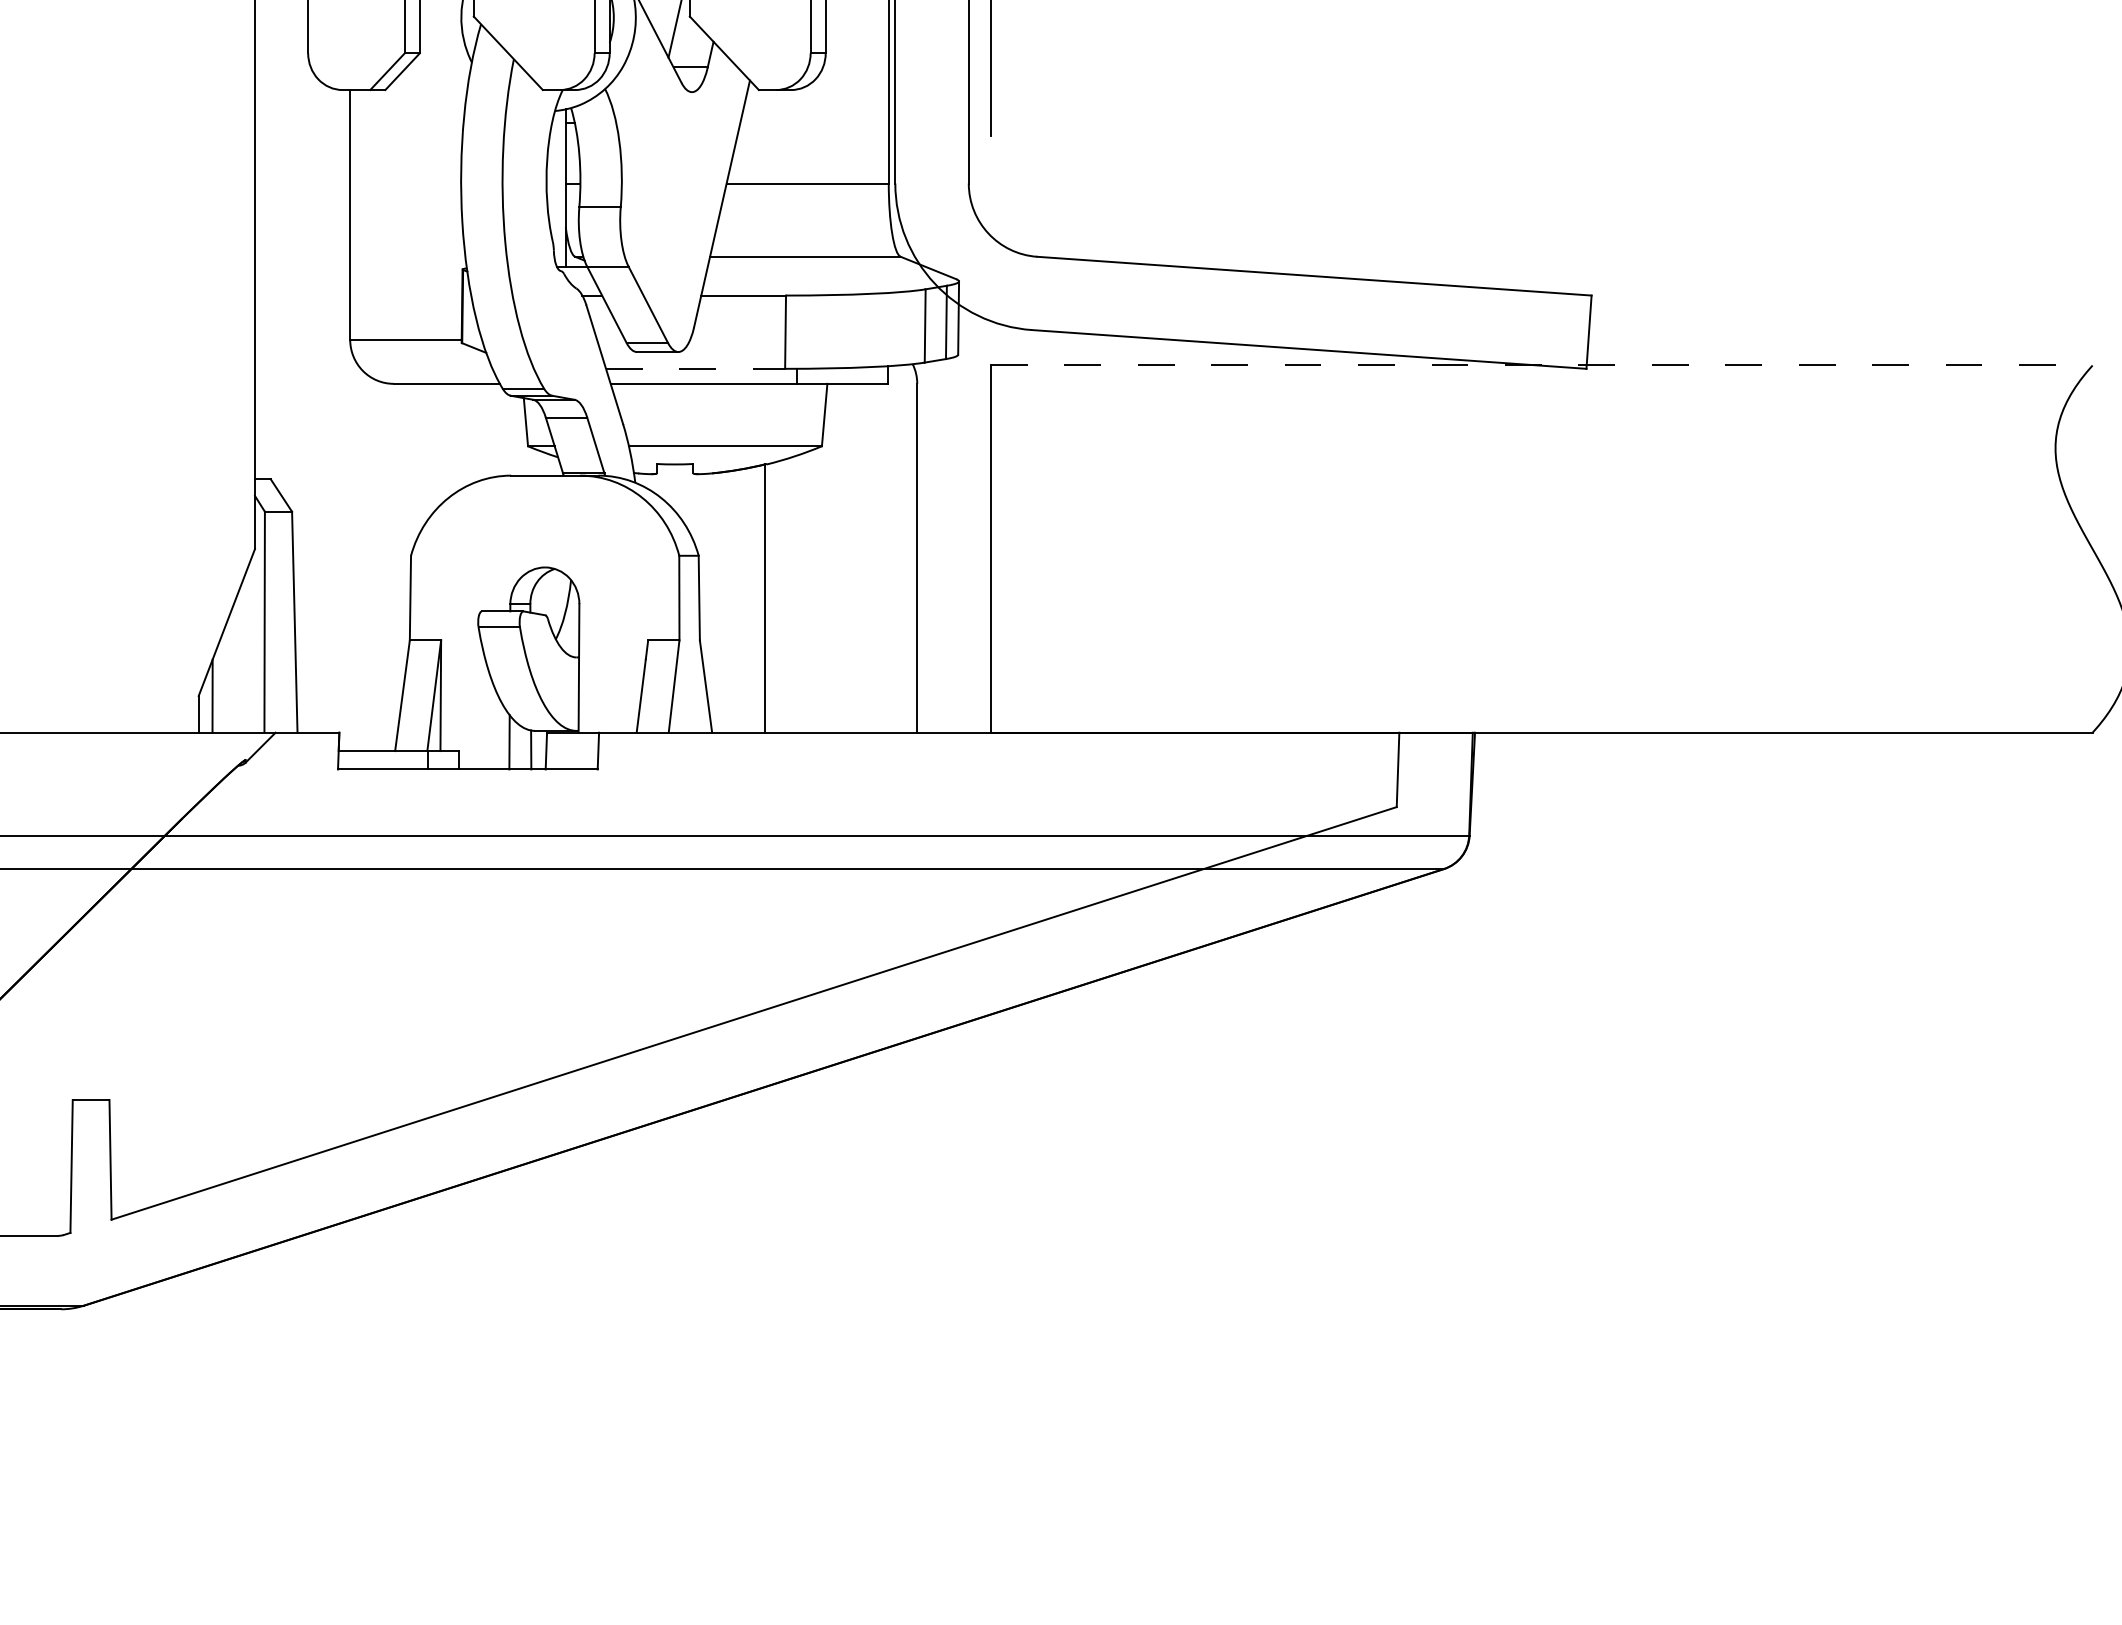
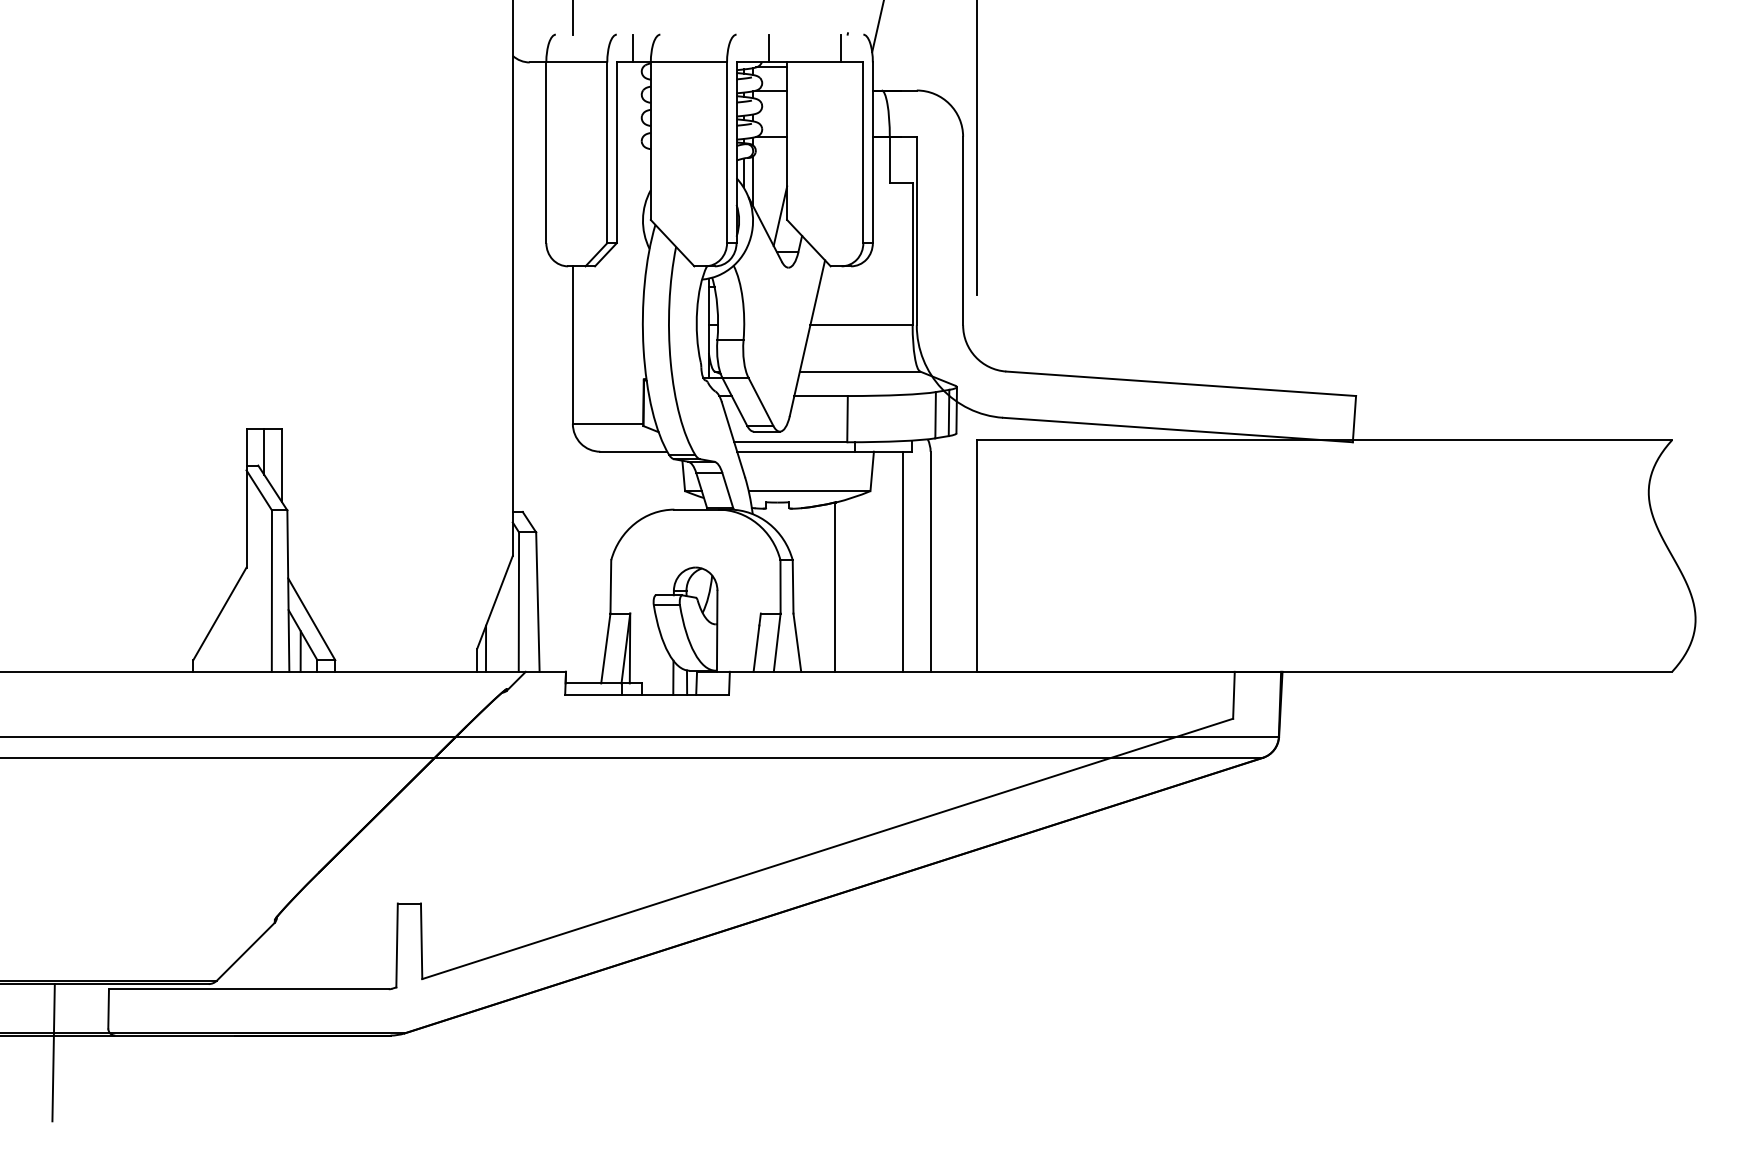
line: (1541, 366) -> (1324, 440), dashed -> solid
line: (695, 369) -> (790, 442), dashed -> solid
line: (874, 557) -> (903, 561), added

